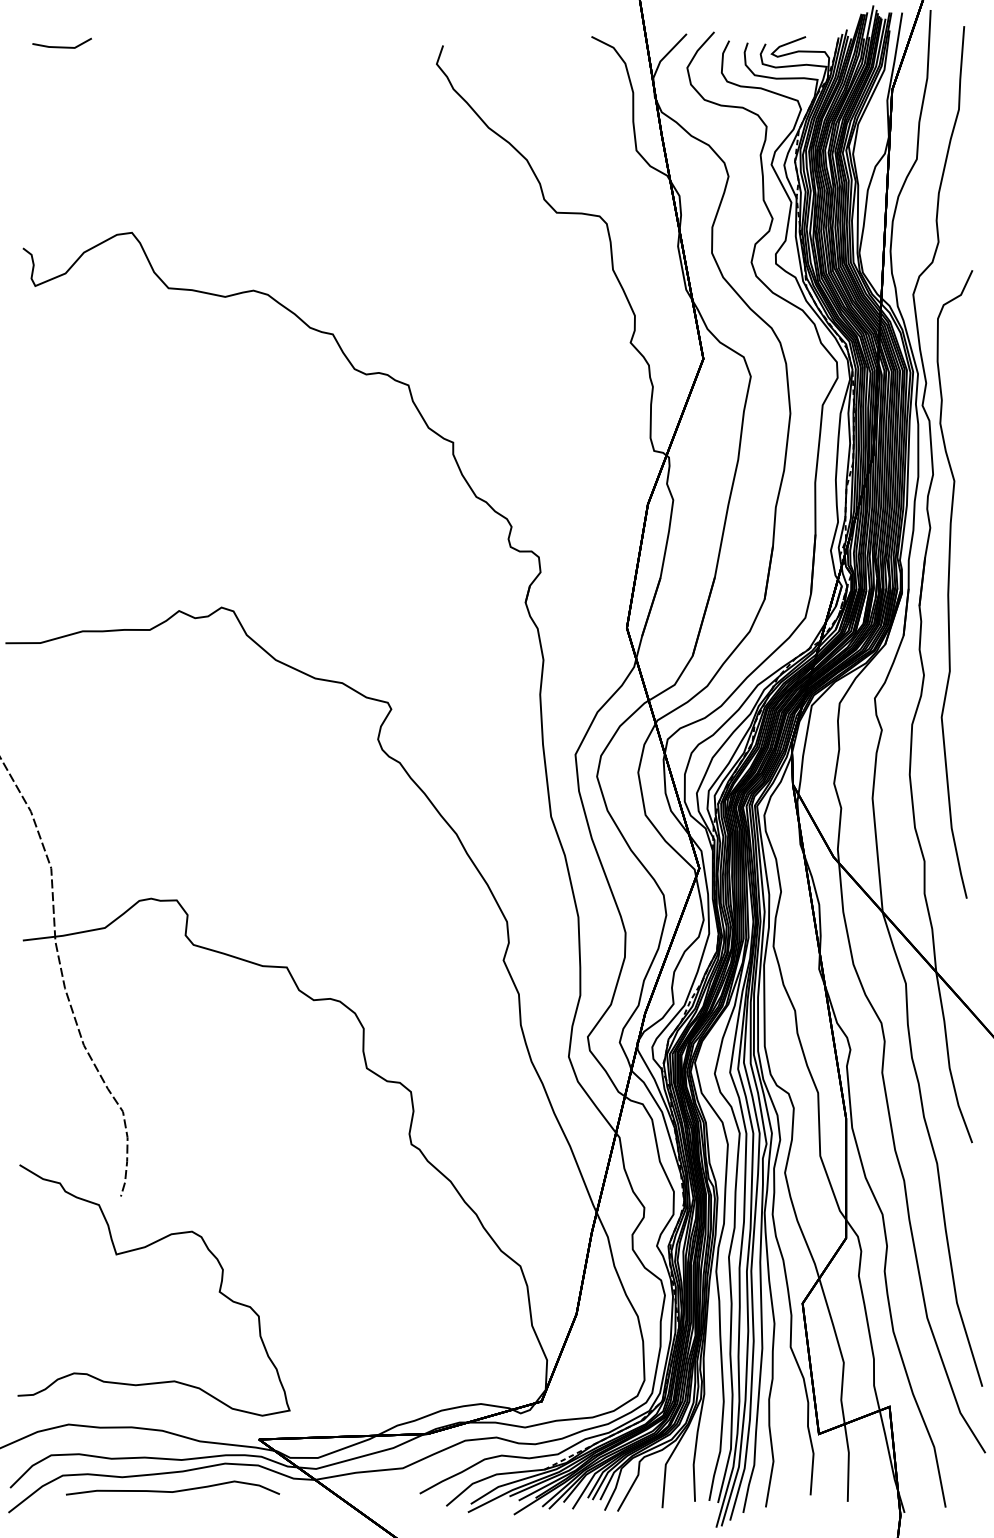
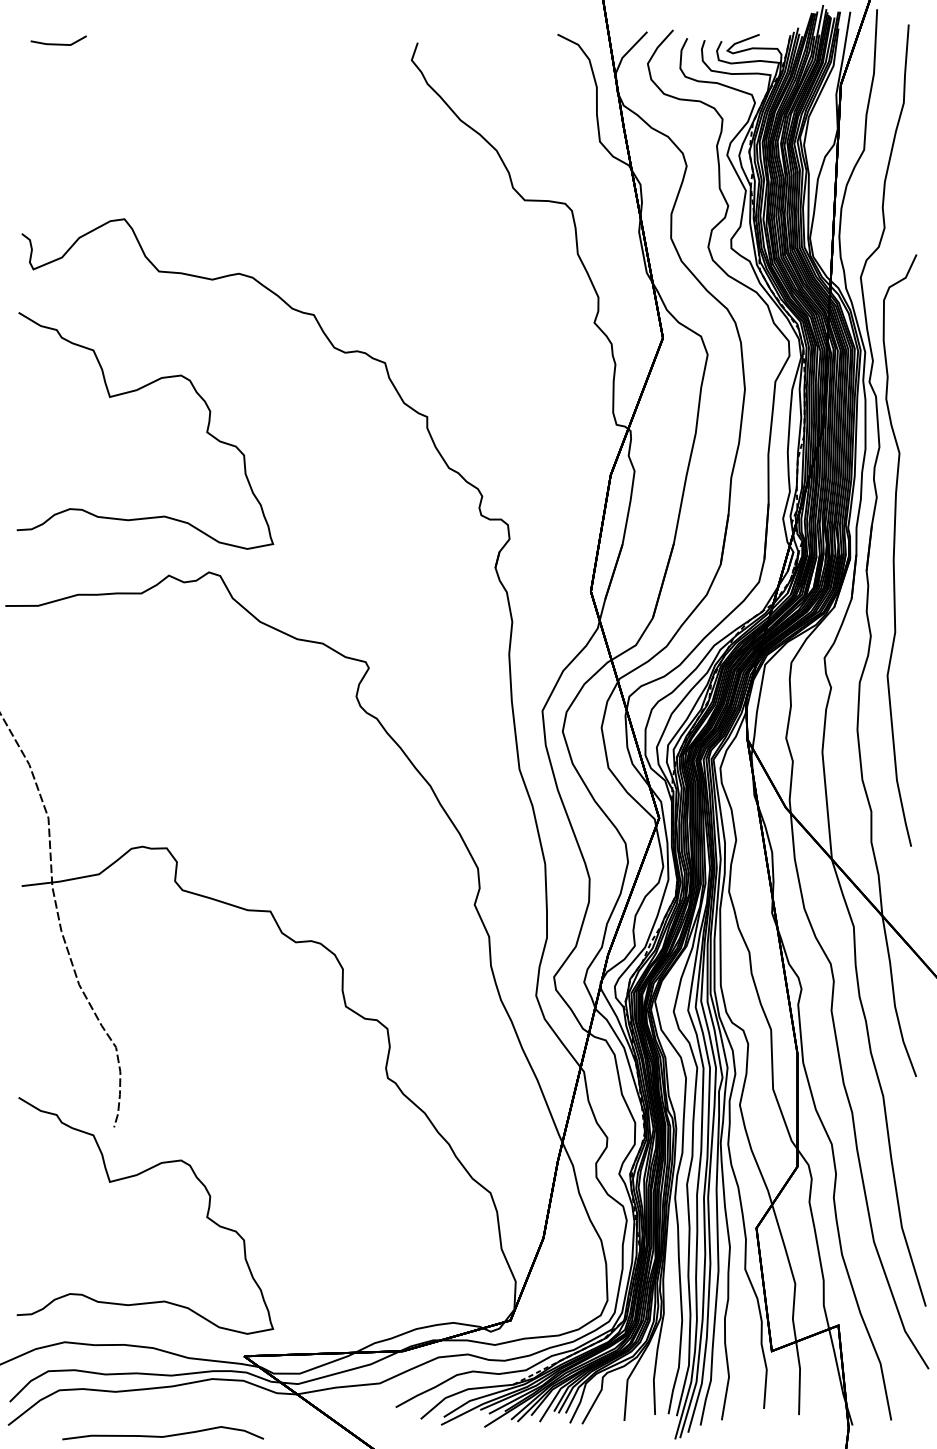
curve: (144, 415) -> (136, 391), added
curve: (174, 1490) -> (164, 1435), moved

